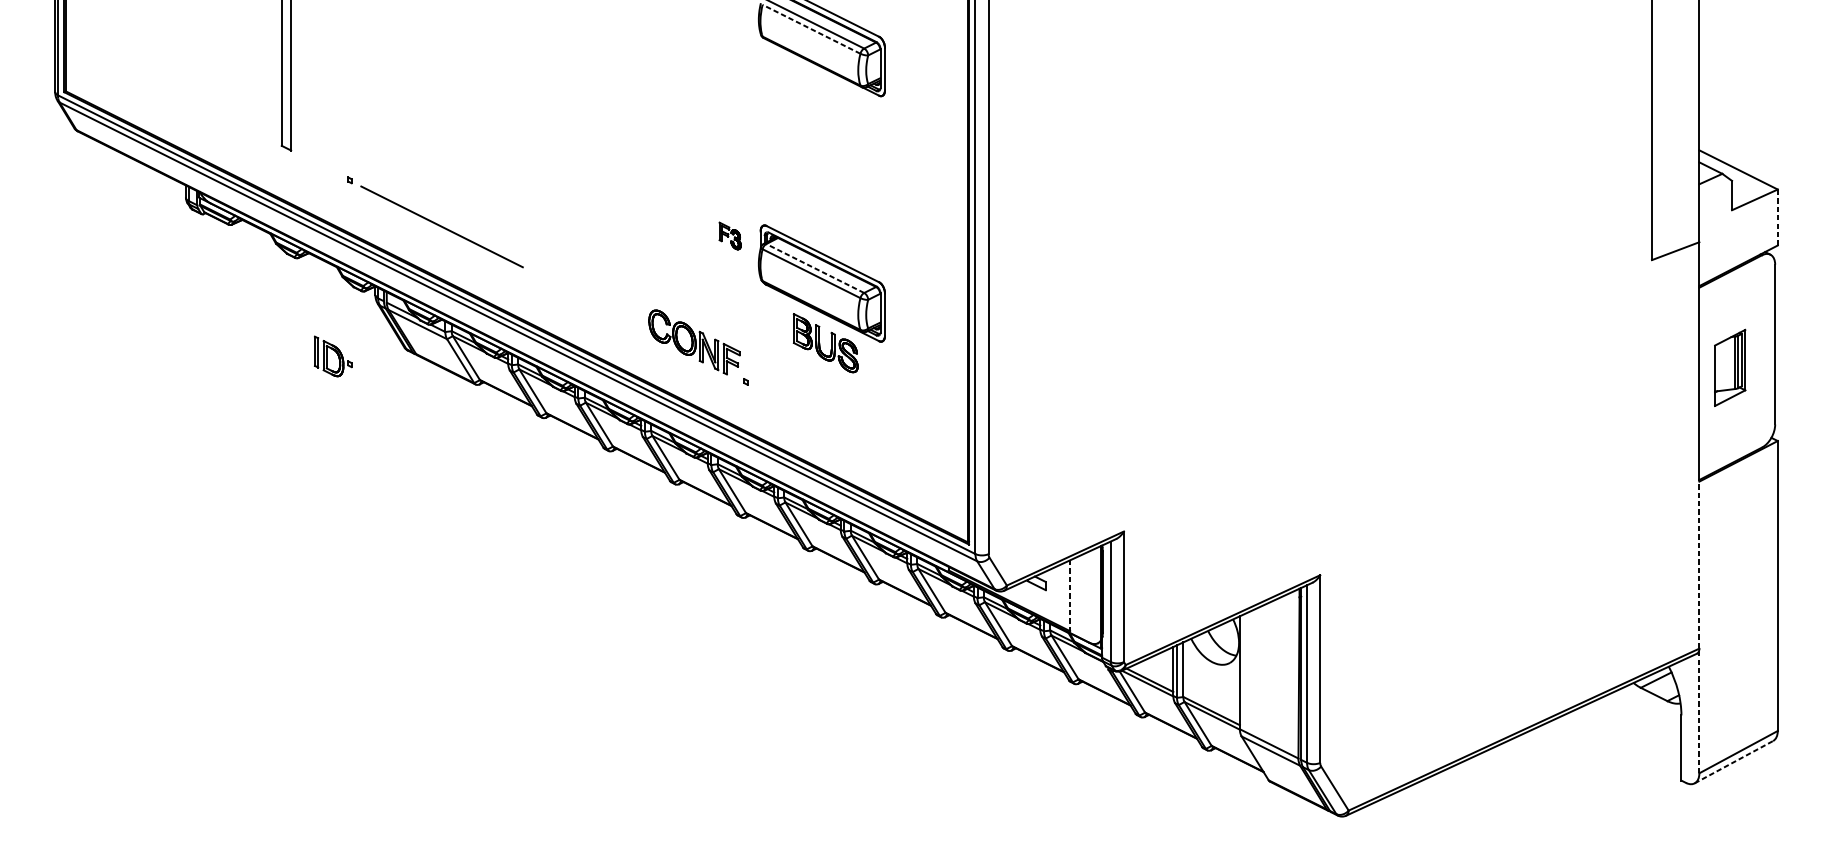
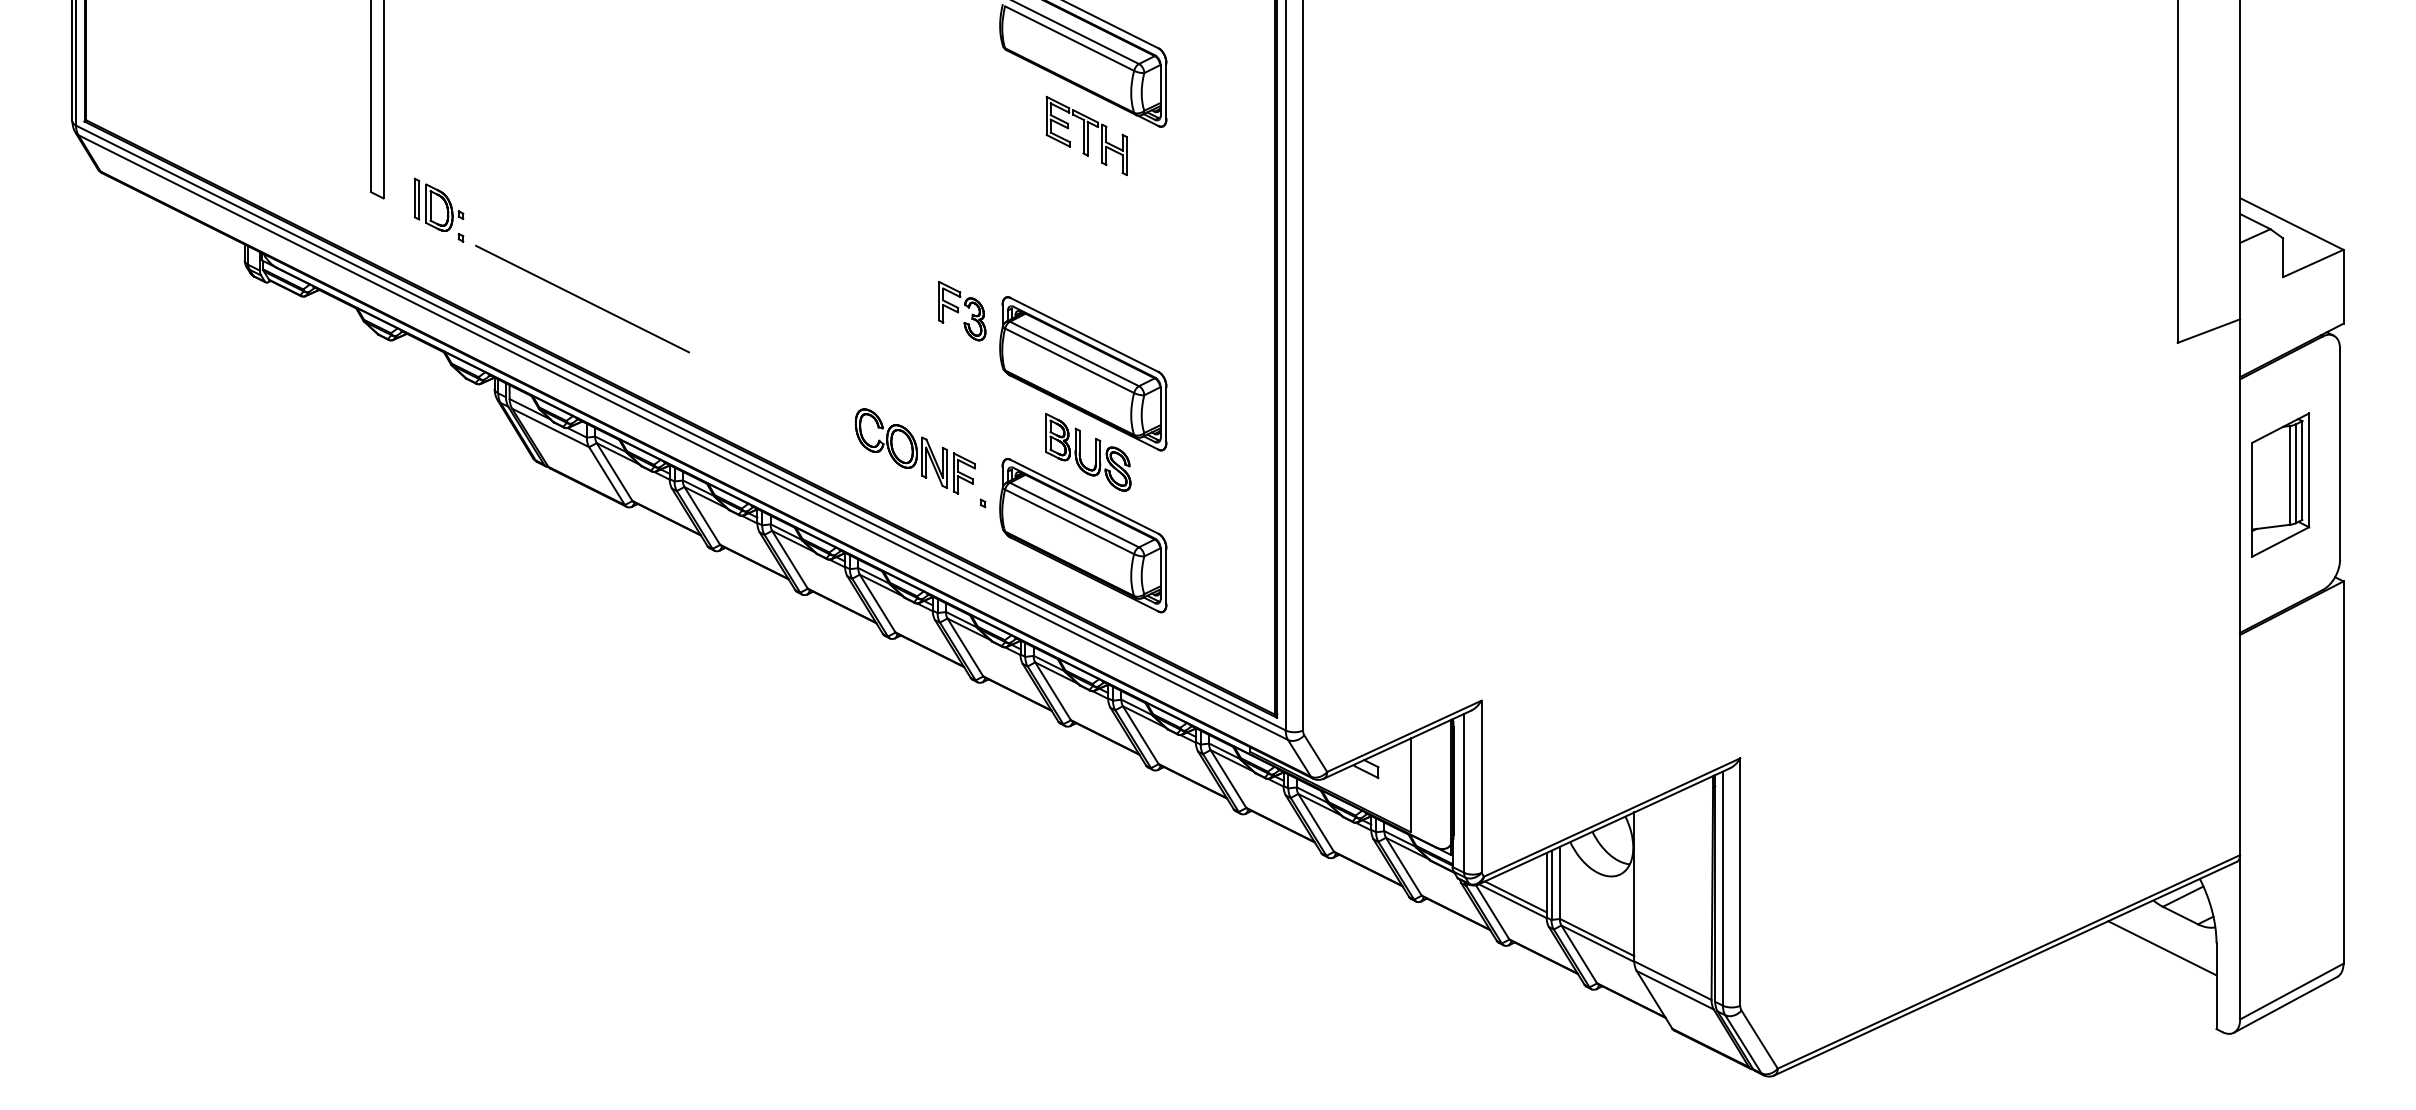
line: (811, 29) -> (1069, 38), dashed -> solid
part: (824, 102) -> (1086, 135), added
line: (1777, 217) -> (2343, 286), dashed -> solid
part: (730, 235) -> (962, 310), size x1.67
line: (815, 268) -> (1074, 353), dashed -> solid
part: (332, 356) -> (438, 204), moved
part: (1729, 367) -> (2280, 484), size x1.43
part: (822, 406) -> (1083, 535), added
line: (1070, 595) -> (1410, 785), dashed -> solid
line: (1699, 626) -> (2240, 825), dashed -> solid
line: (1640, 719) -> (2162, 948), added
line: (1733, 761) -> (2285, 1004), dashed -> solid

